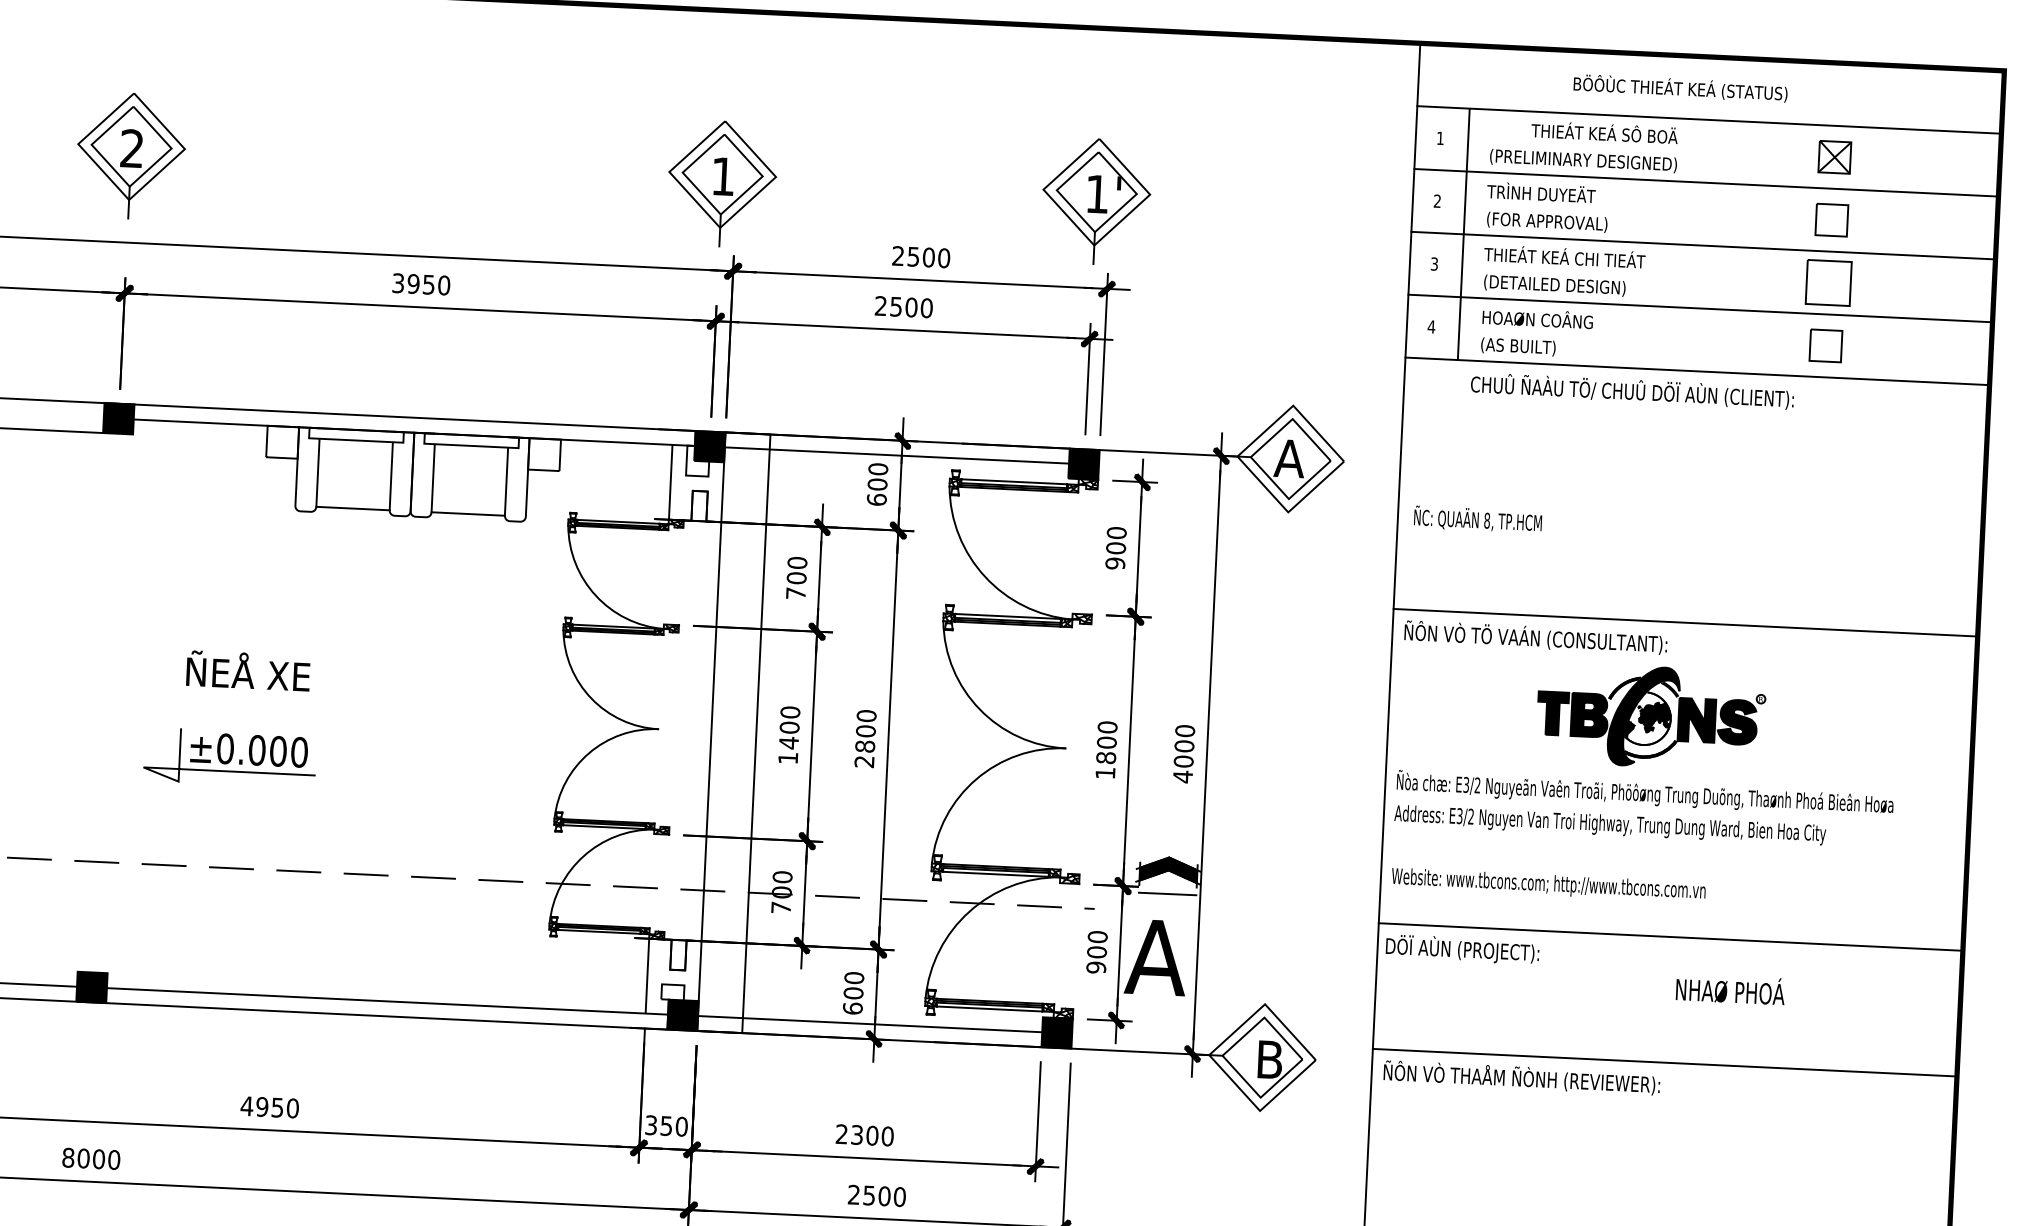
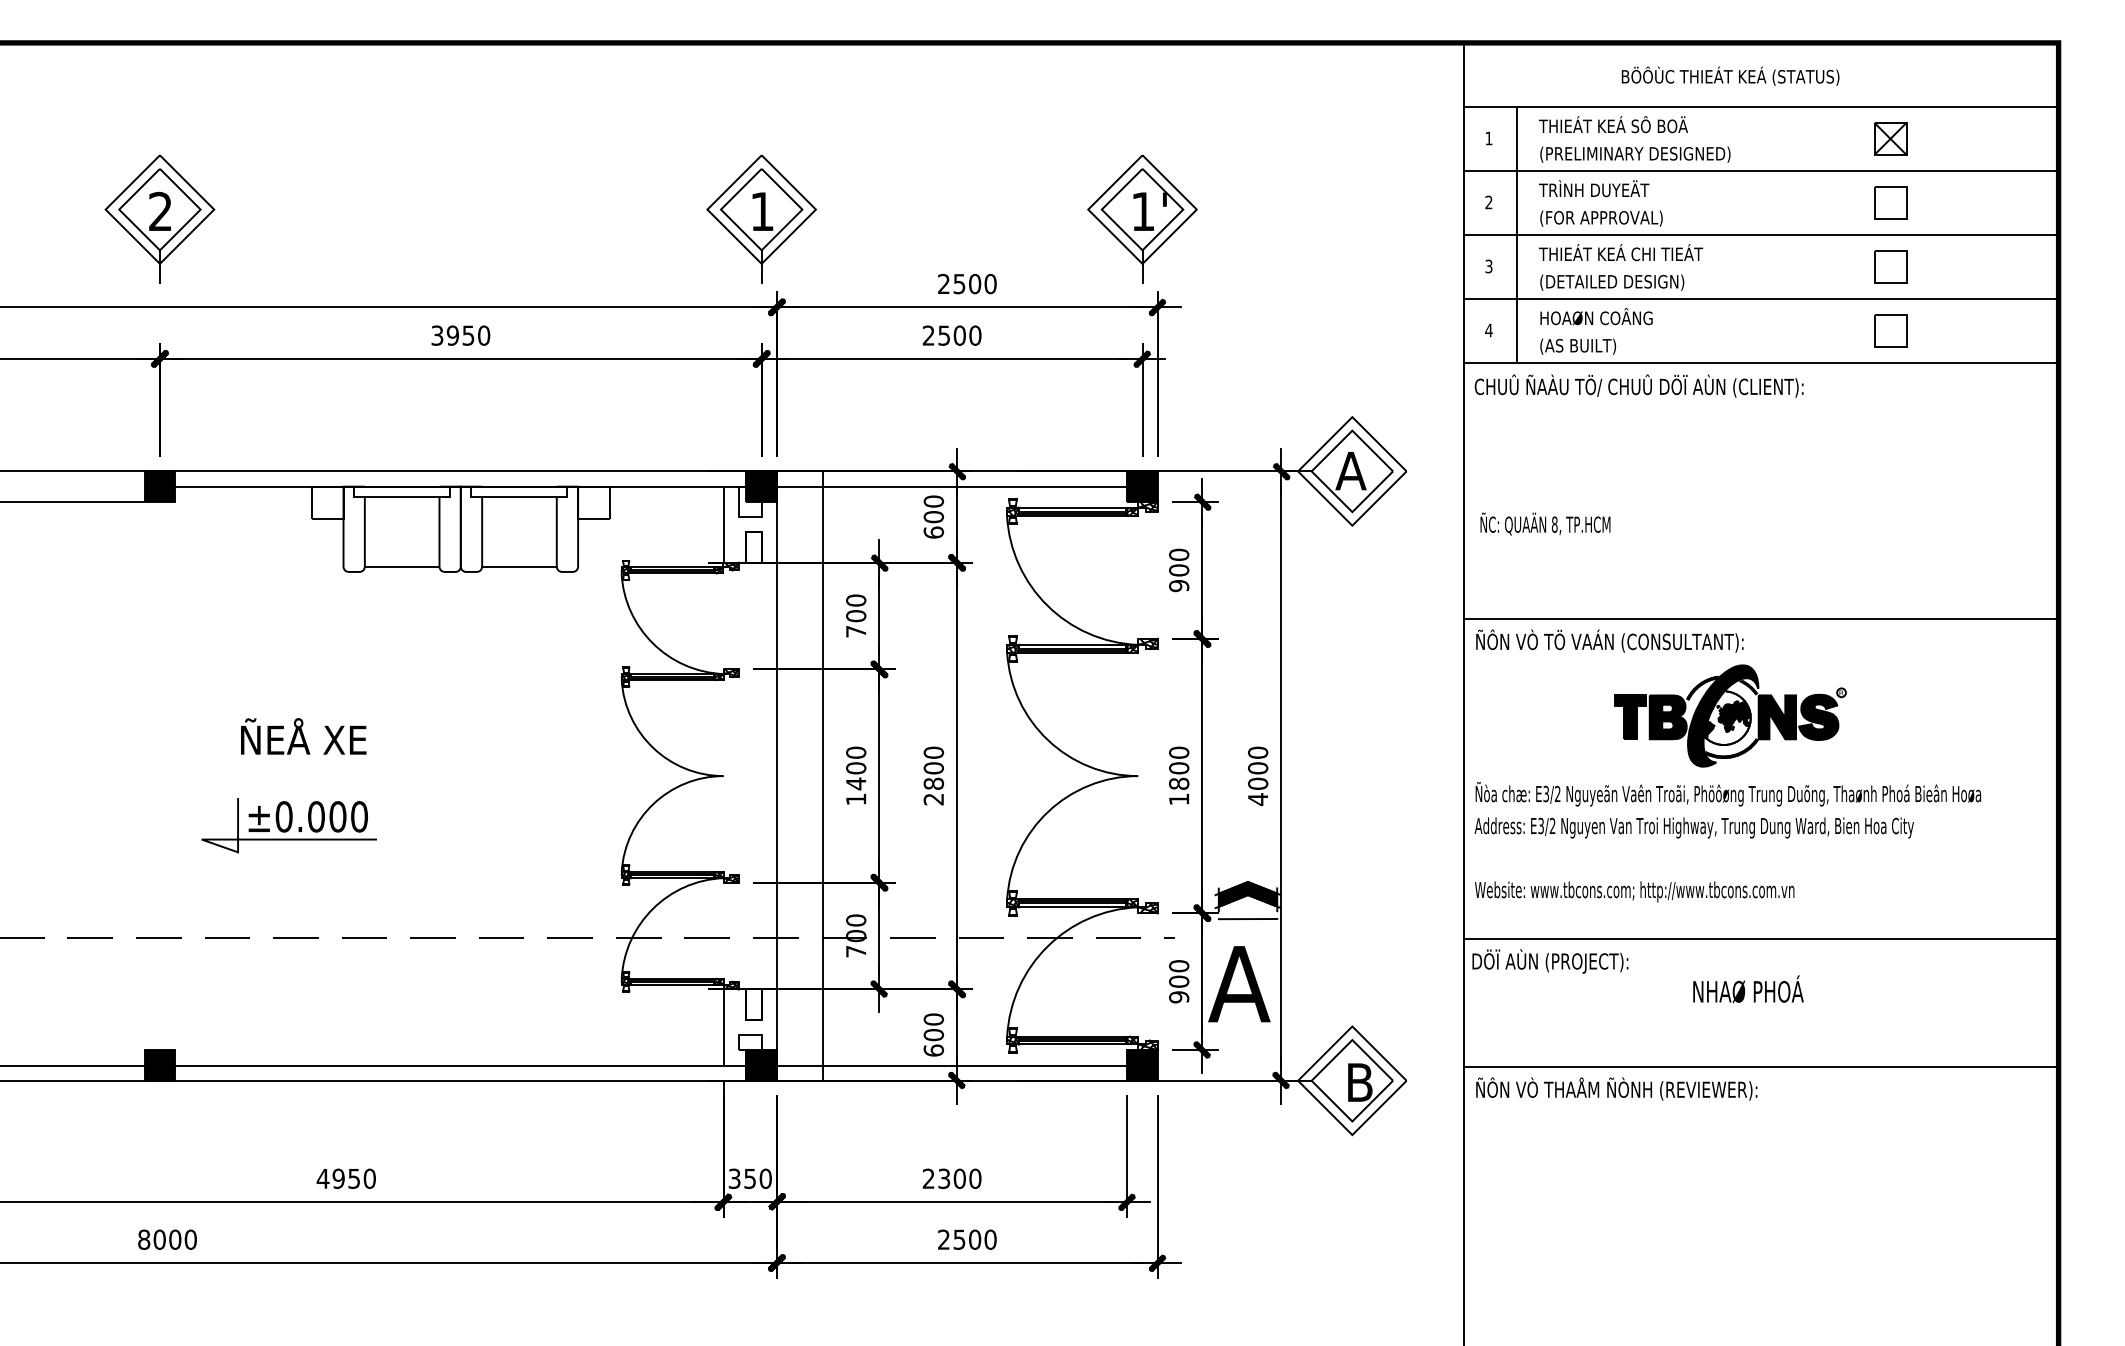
text: (1604, 132) -> (1613, 124), moved
part: (1828, 282) -> (1890, 266), size x0.71
text: (1631, 390) -> (1638, 385), moved
text: (1730, 989) -> (1748, 989), moved

